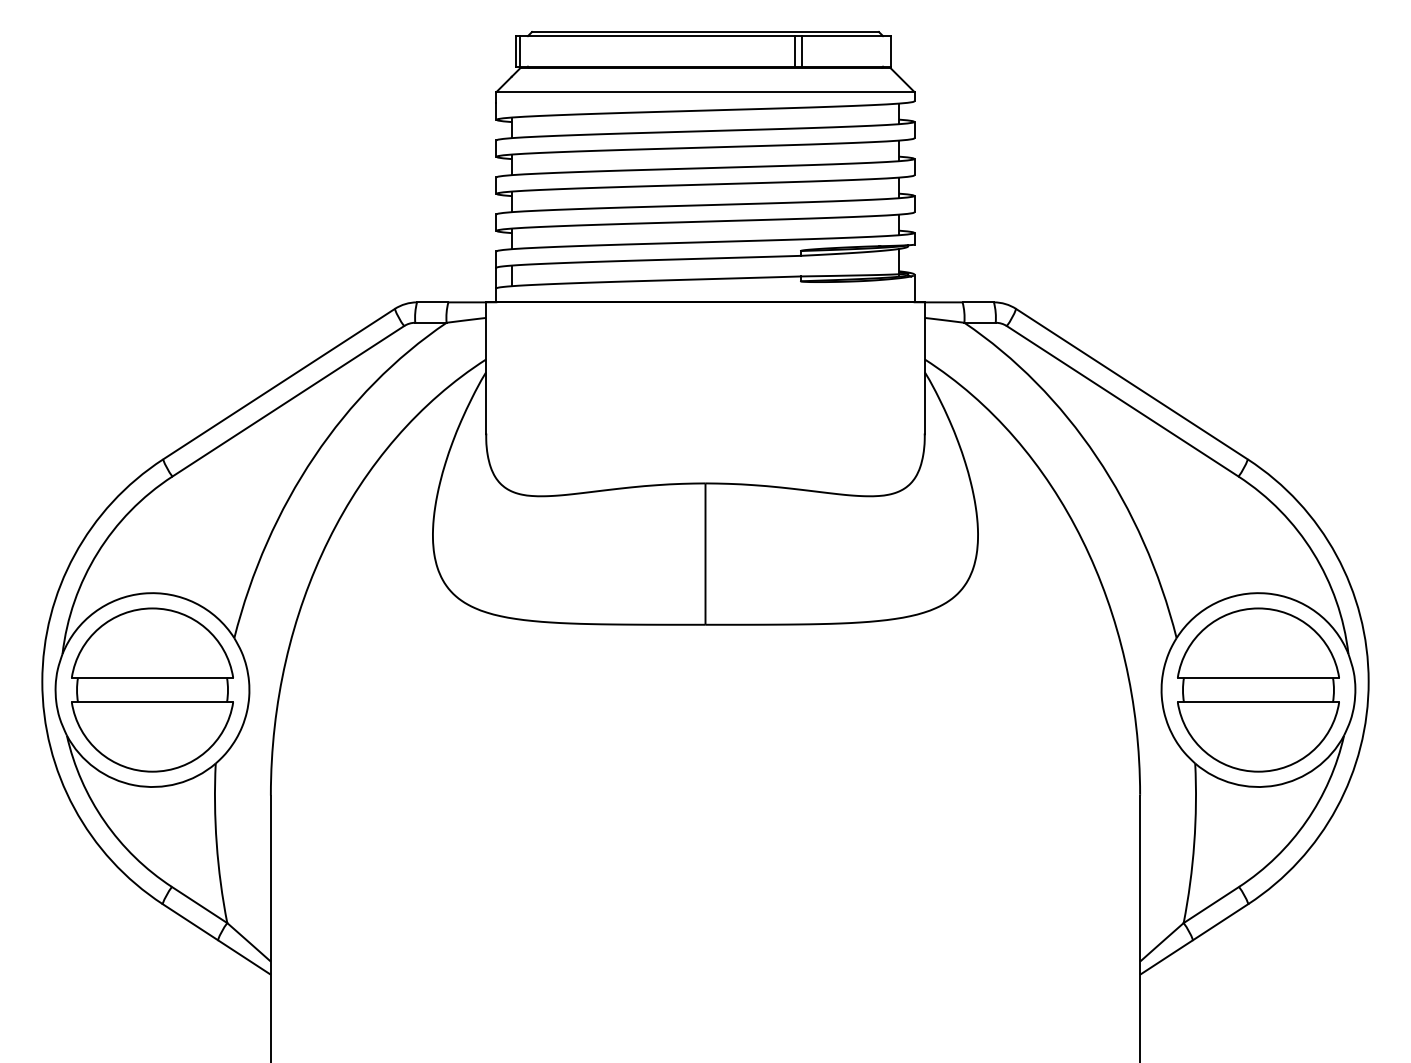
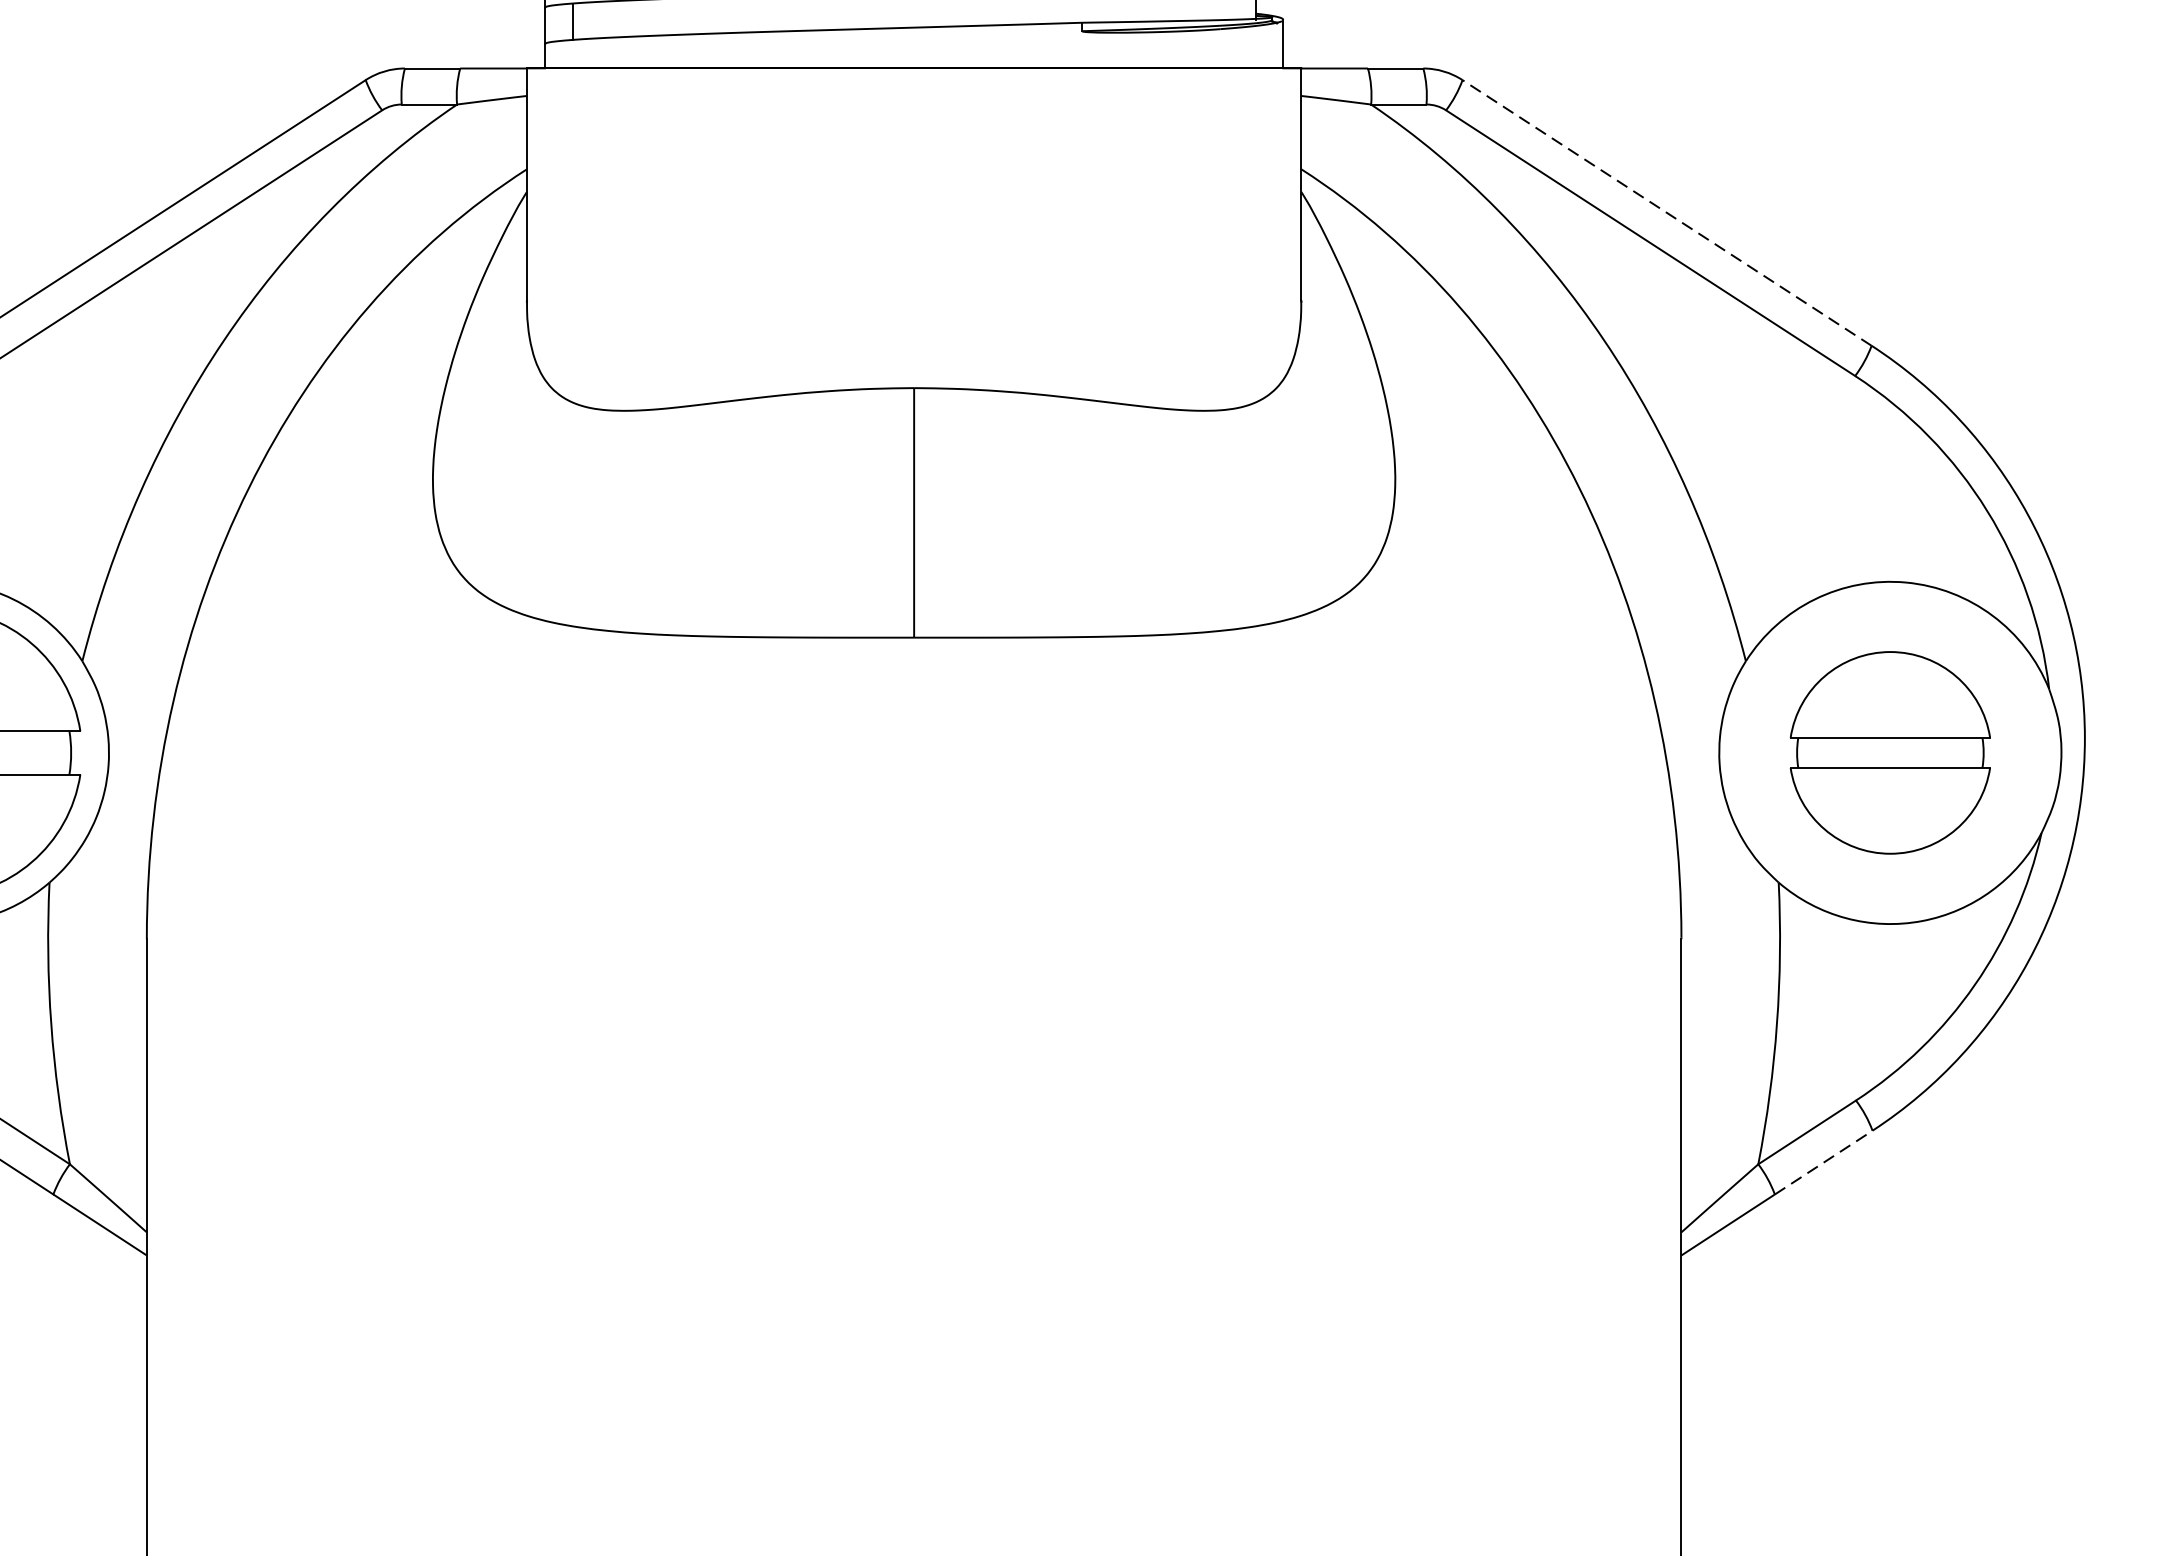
line: (1131, 383) -> (1666, 211), solid -> dashed
part: (1258, 689) -> (1890, 751), size x0.7
line: (1221, 921) -> (1825, 1161), solid -> dashed

